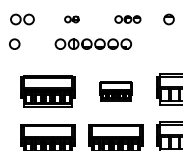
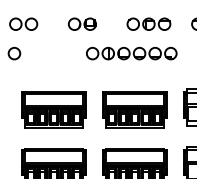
part: (71, 19) -> (81, 24), size x1.67
part: (127, 19) -> (148, 24), size x1.43
part: (93, 43) -> (131, 52), moved
part: (115, 91) -> (134, 109), size x1.67

